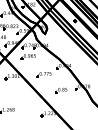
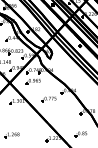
part: (60, 90) -> (80, 134), moved

